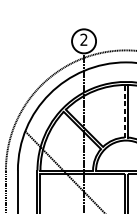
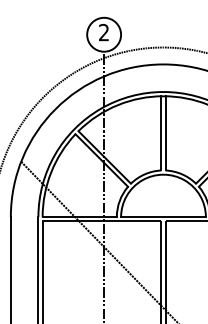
line: (124, 110) -> (161, 132), dashed -> solid

